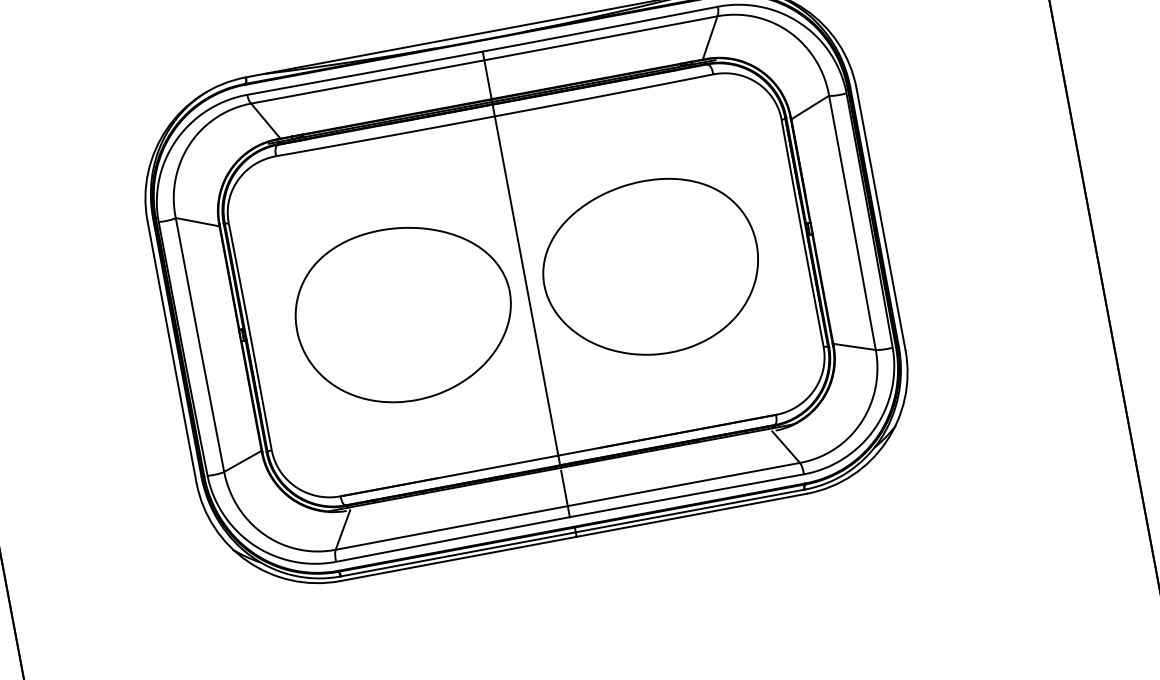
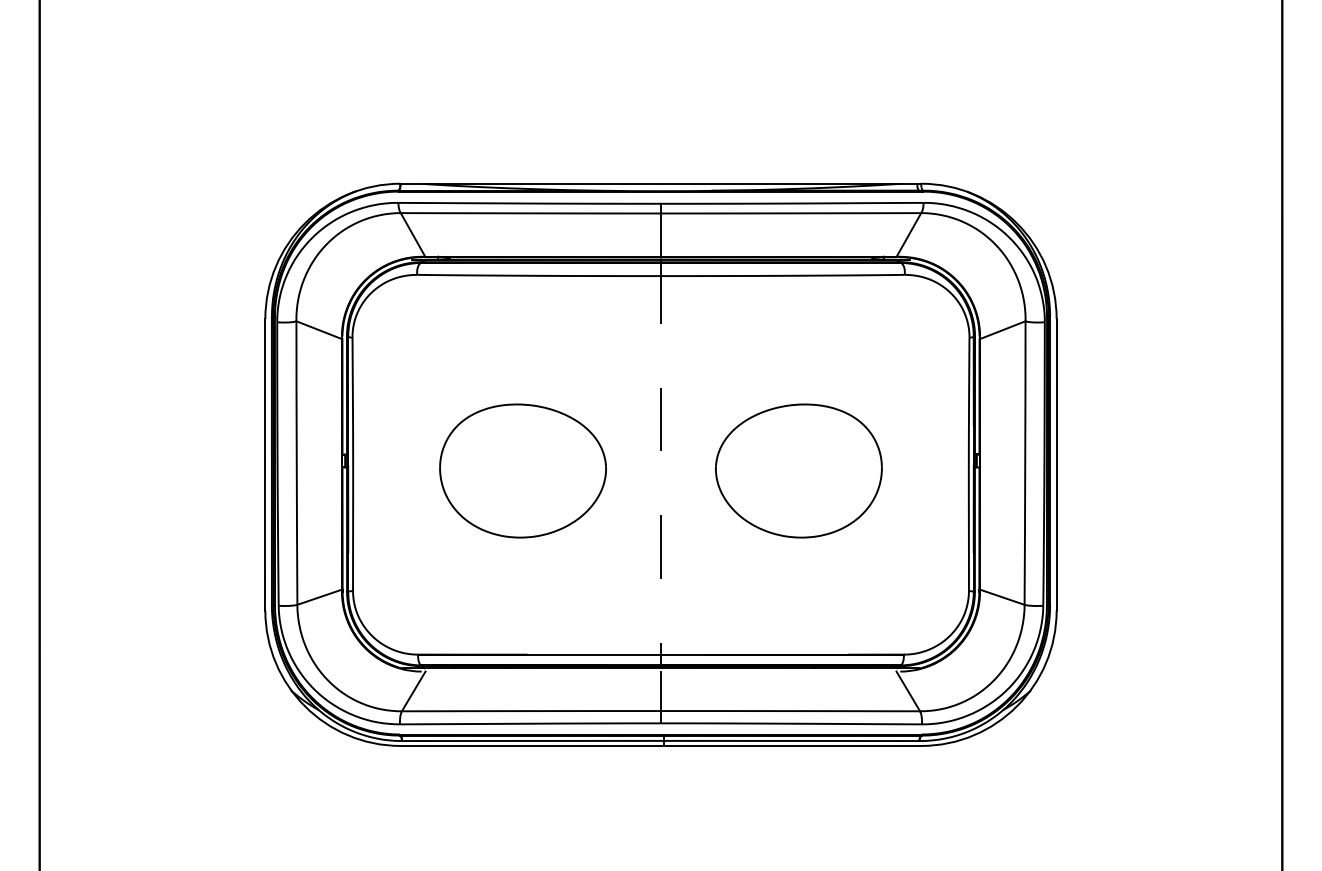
part: (650, 267) -> (798, 470), size x0.7
line: (526, 285) -> (661, 464), solid -> dashed
part: (403, 313) -> (522, 470), size x0.7

